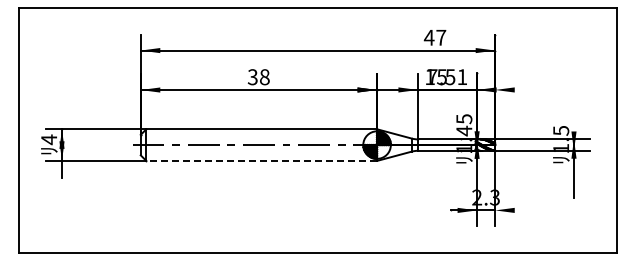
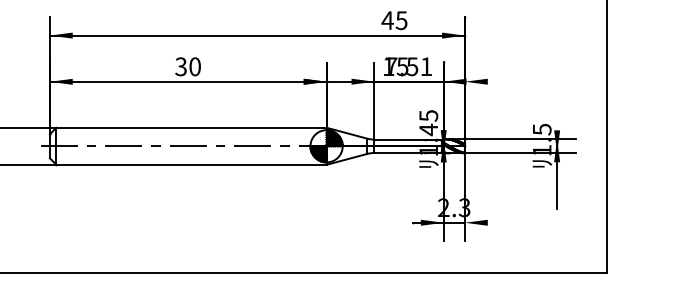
text: (441, 37) -> (402, 20), 47 -> 45
text: (264, 77) -> (194, 67), 38 -> 30
line: (261, 160) -> (191, 164), dashed -> solid

